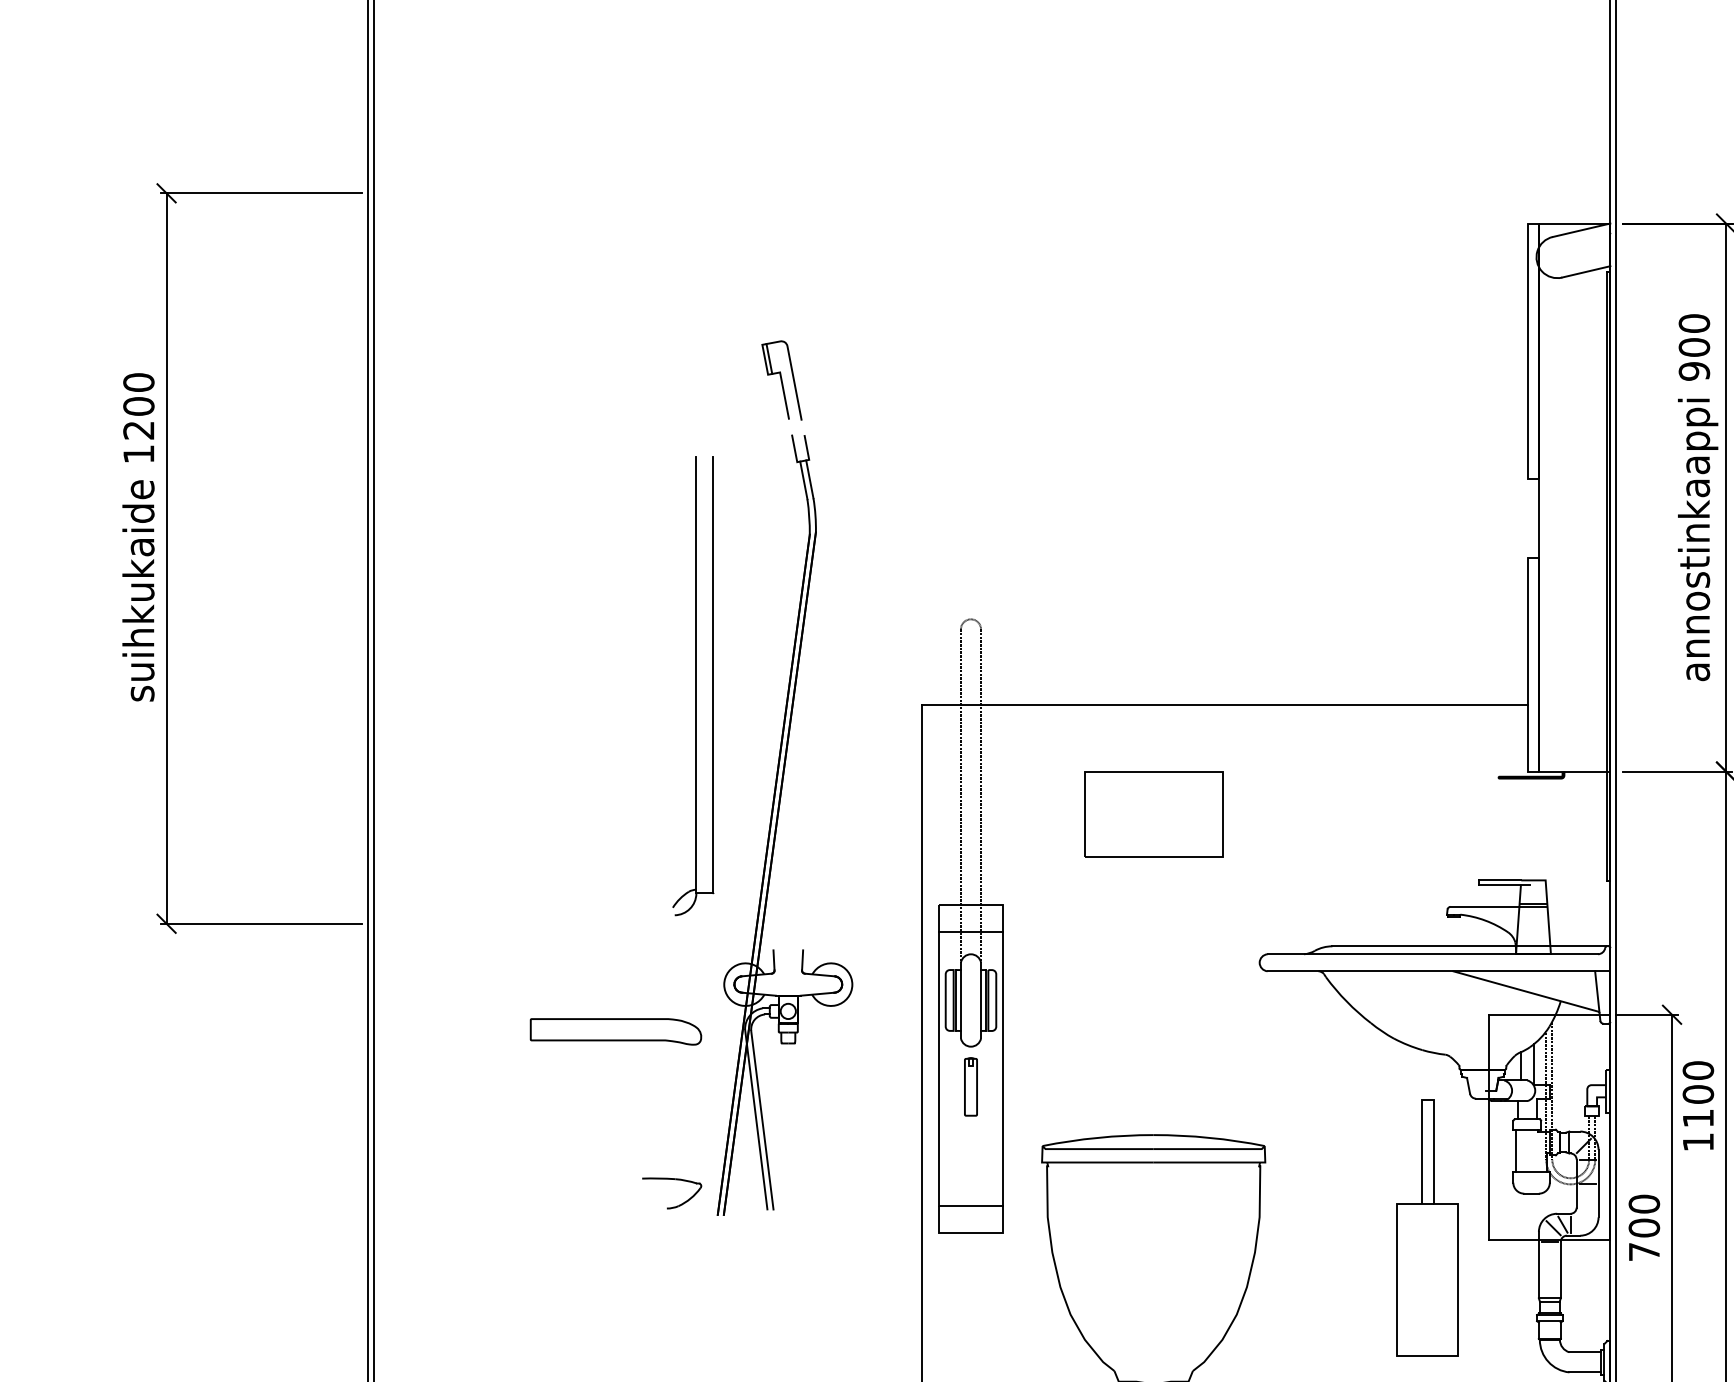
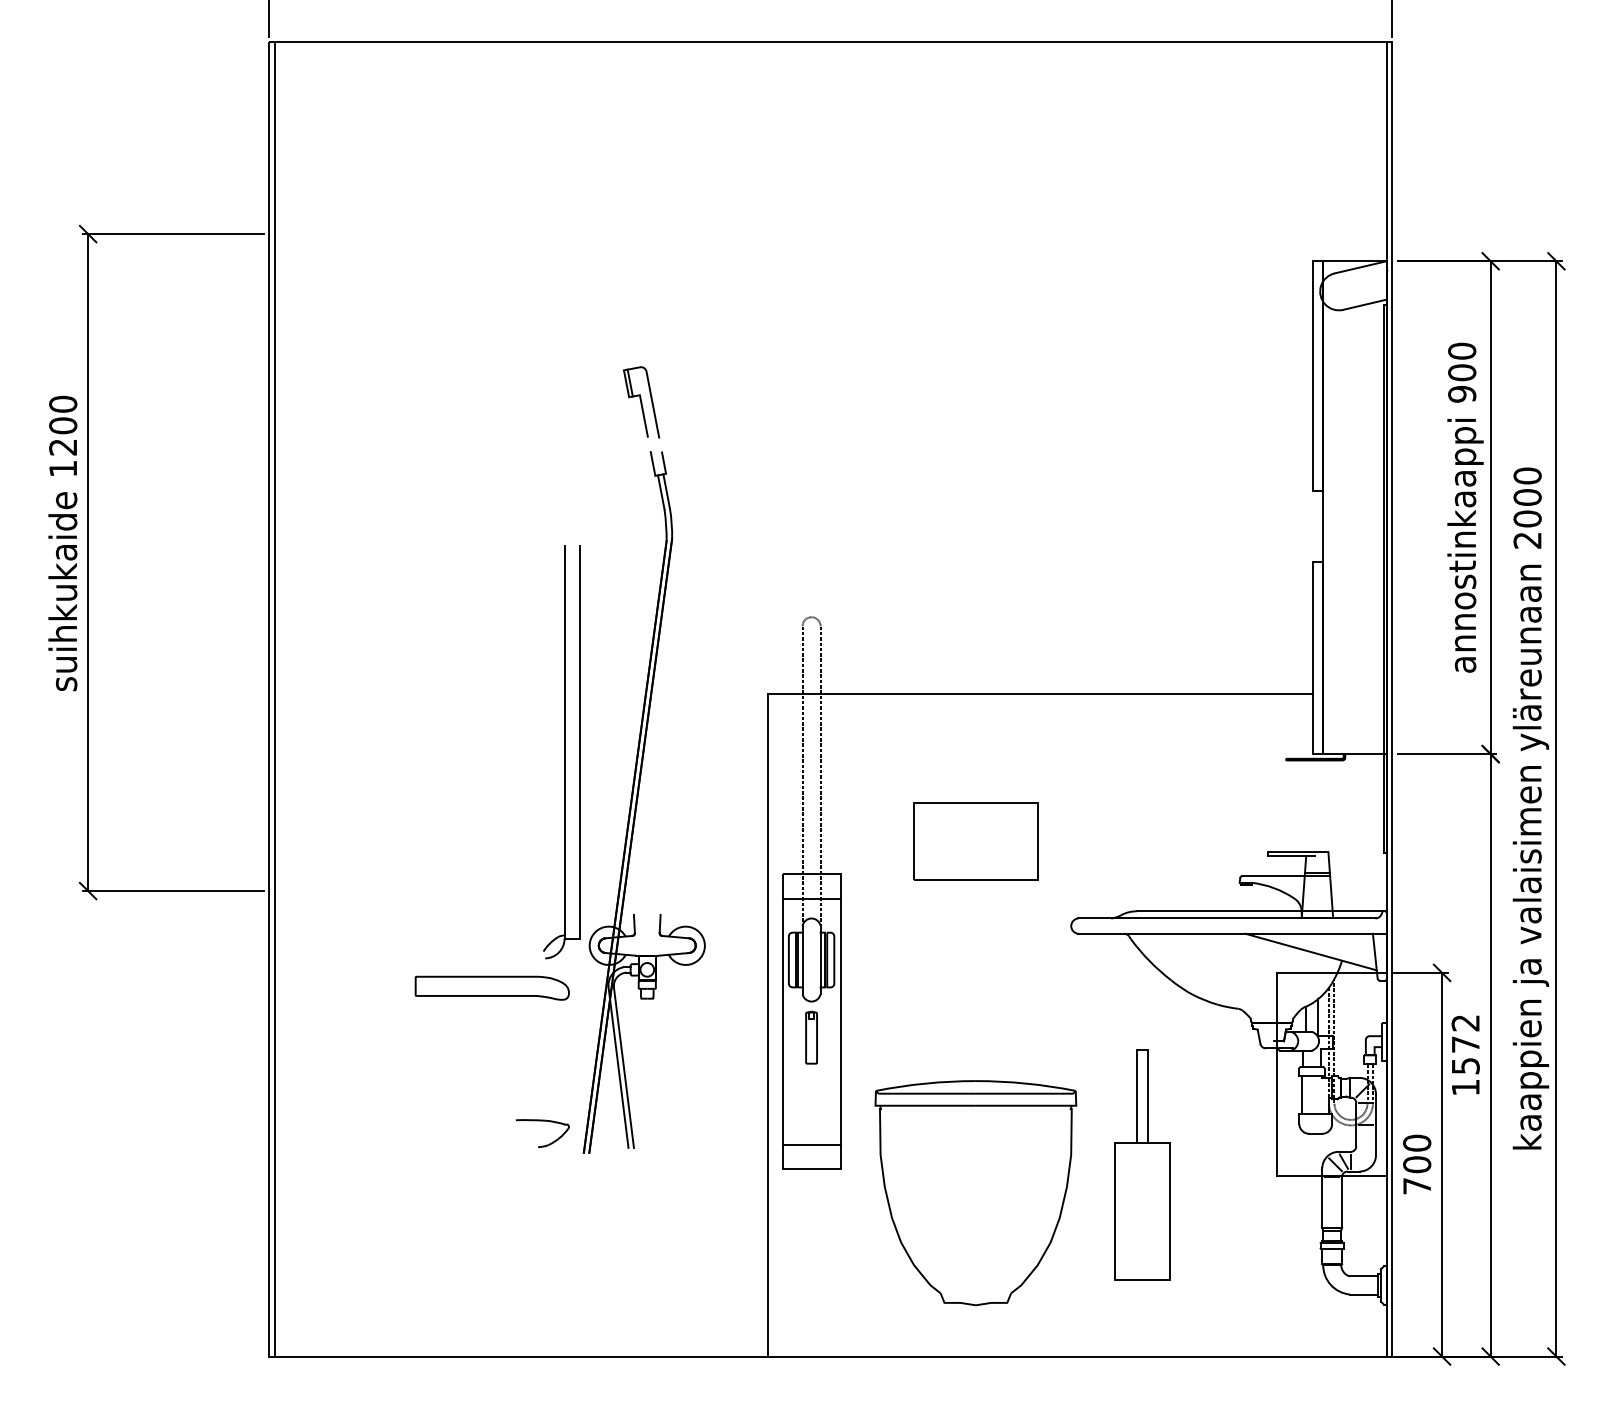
part: (692, 686) -> (561, 752), moved
part: (1153, 814) -> (975, 841), moved
text: (1698, 1094) -> (1465, 1044), 1100 -> 1572
part: (1427, 1227) -> (1142, 1164), moved

